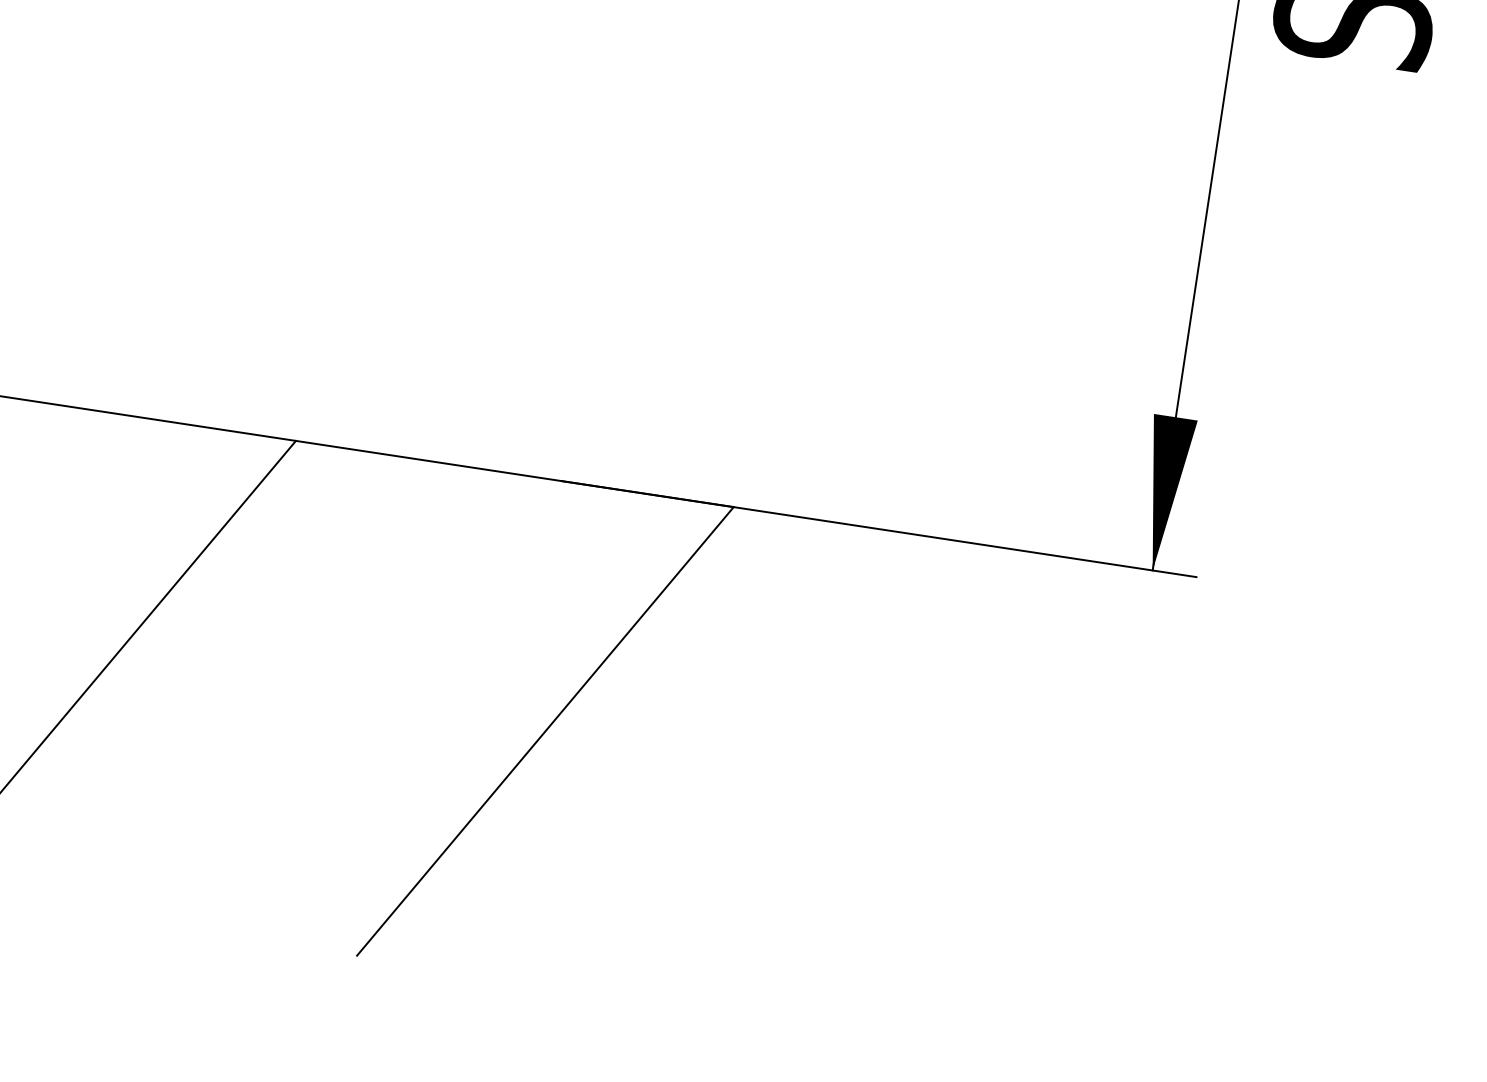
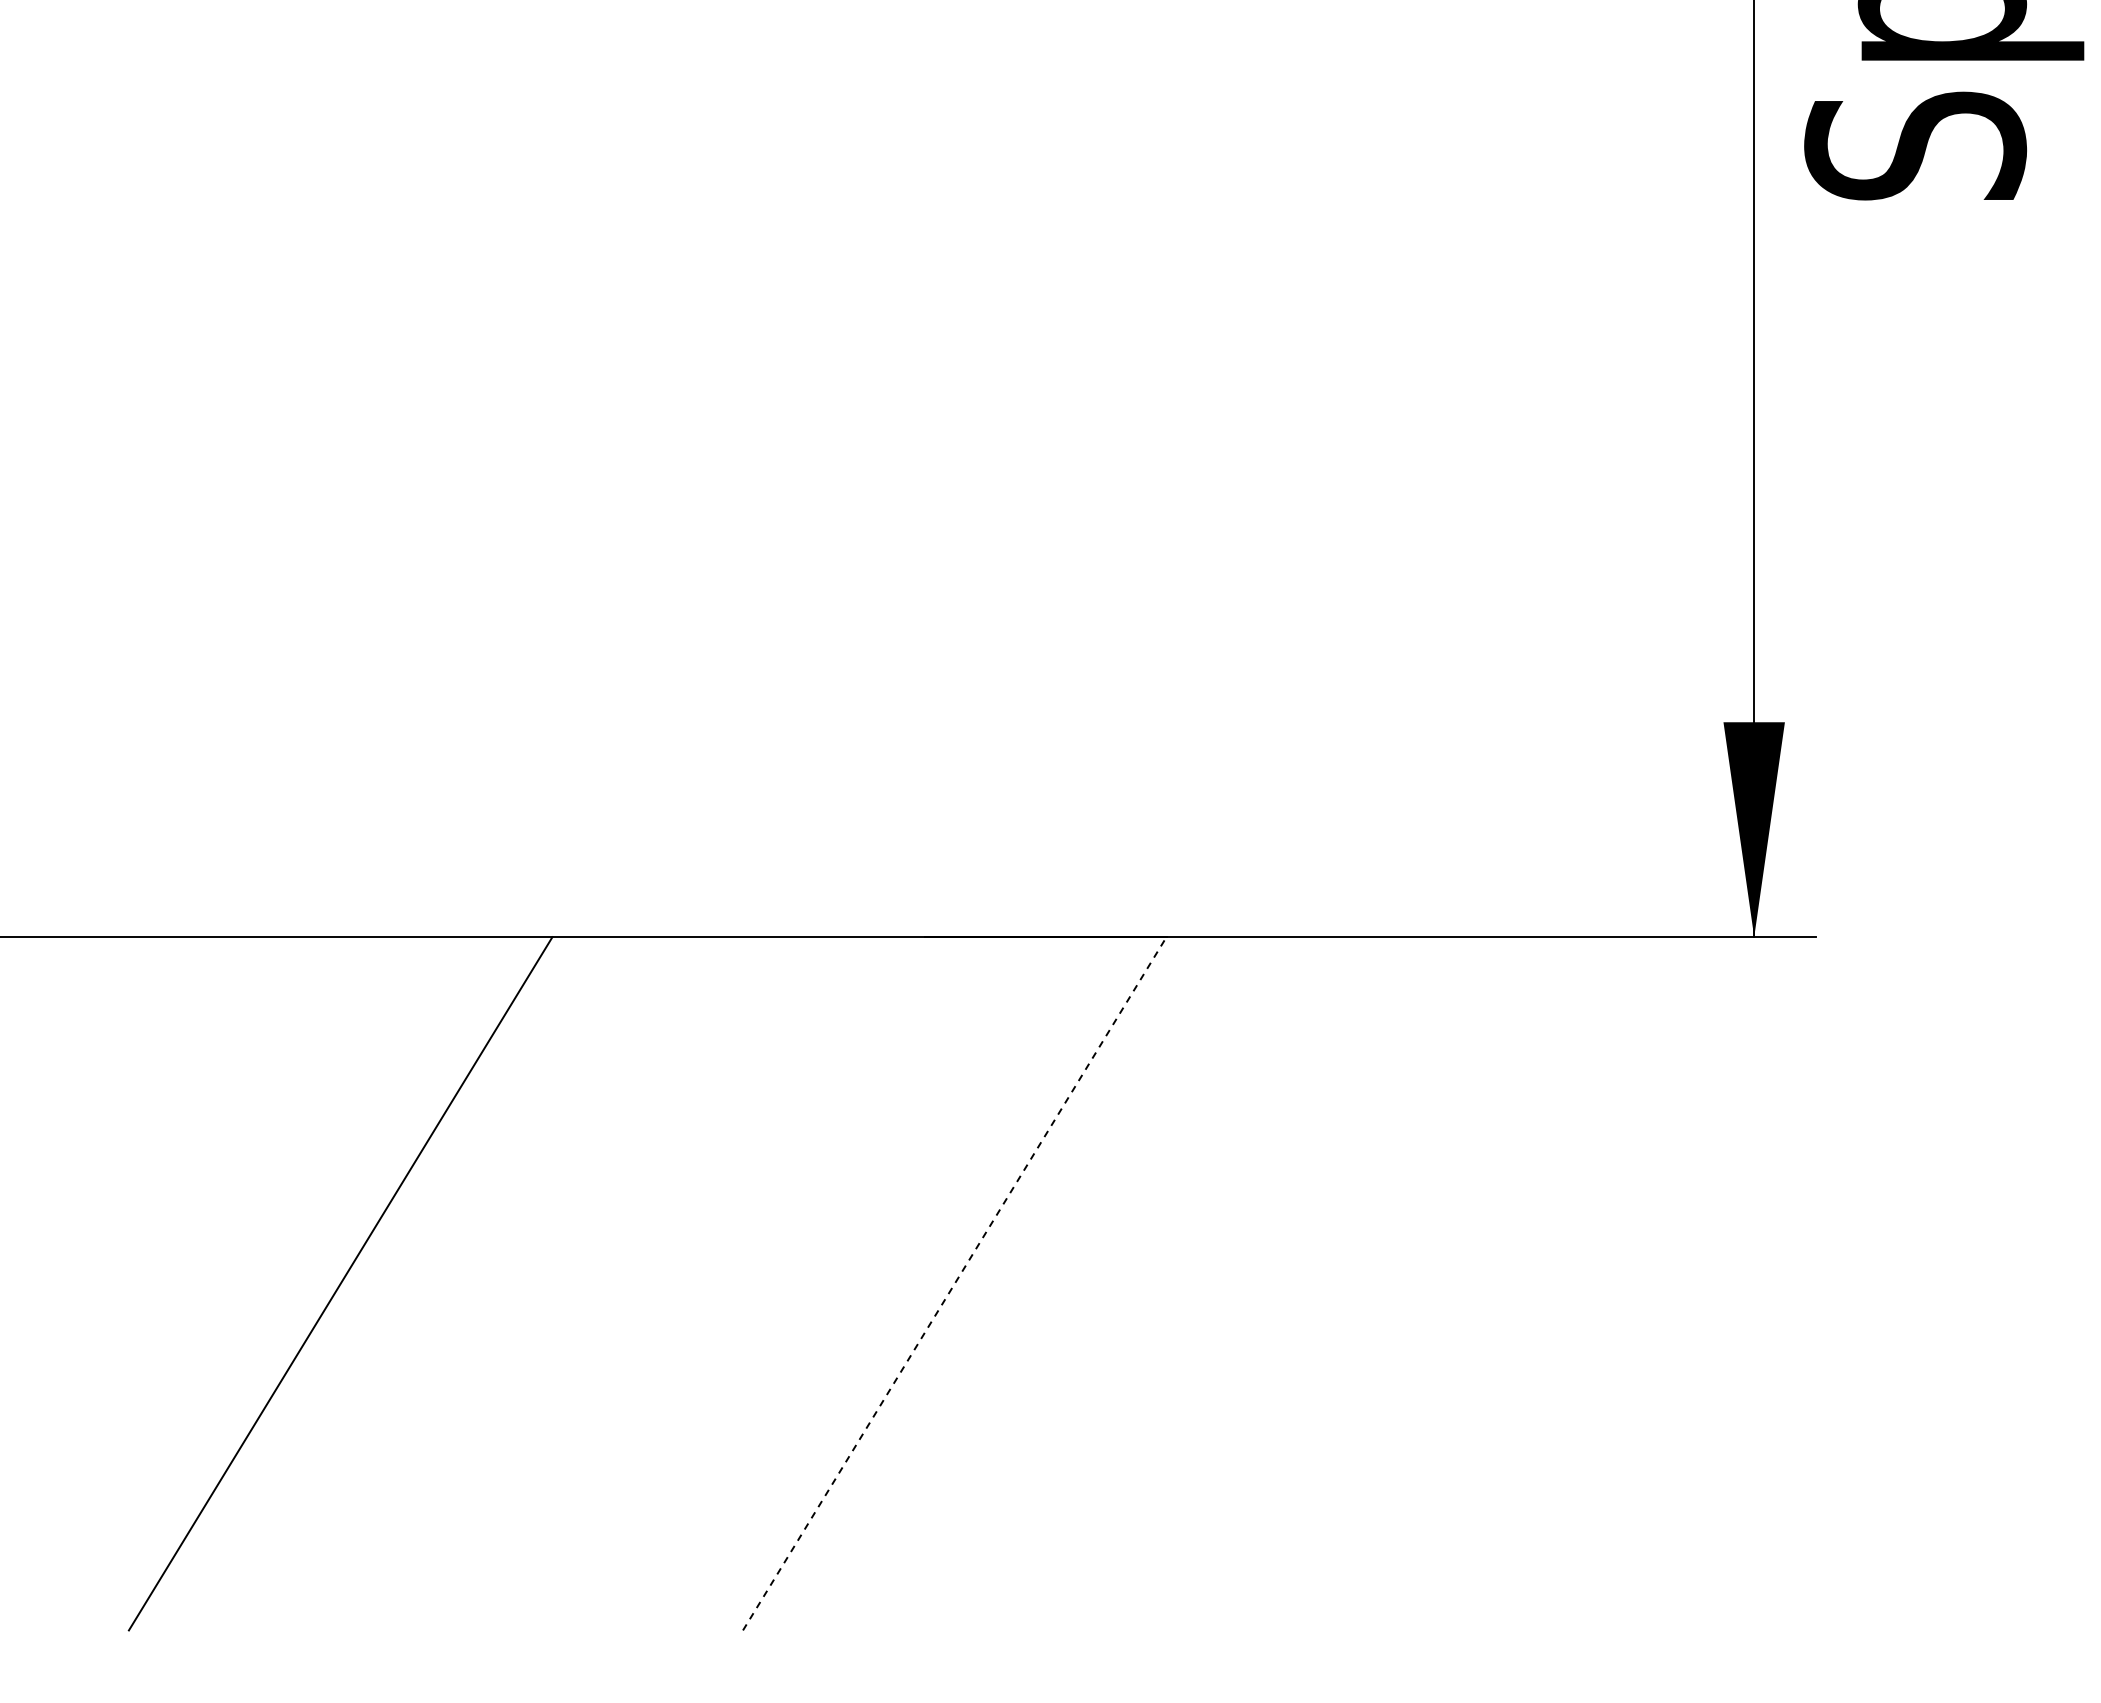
line: (545, 731) -> (955, 1283), solid -> dashed

